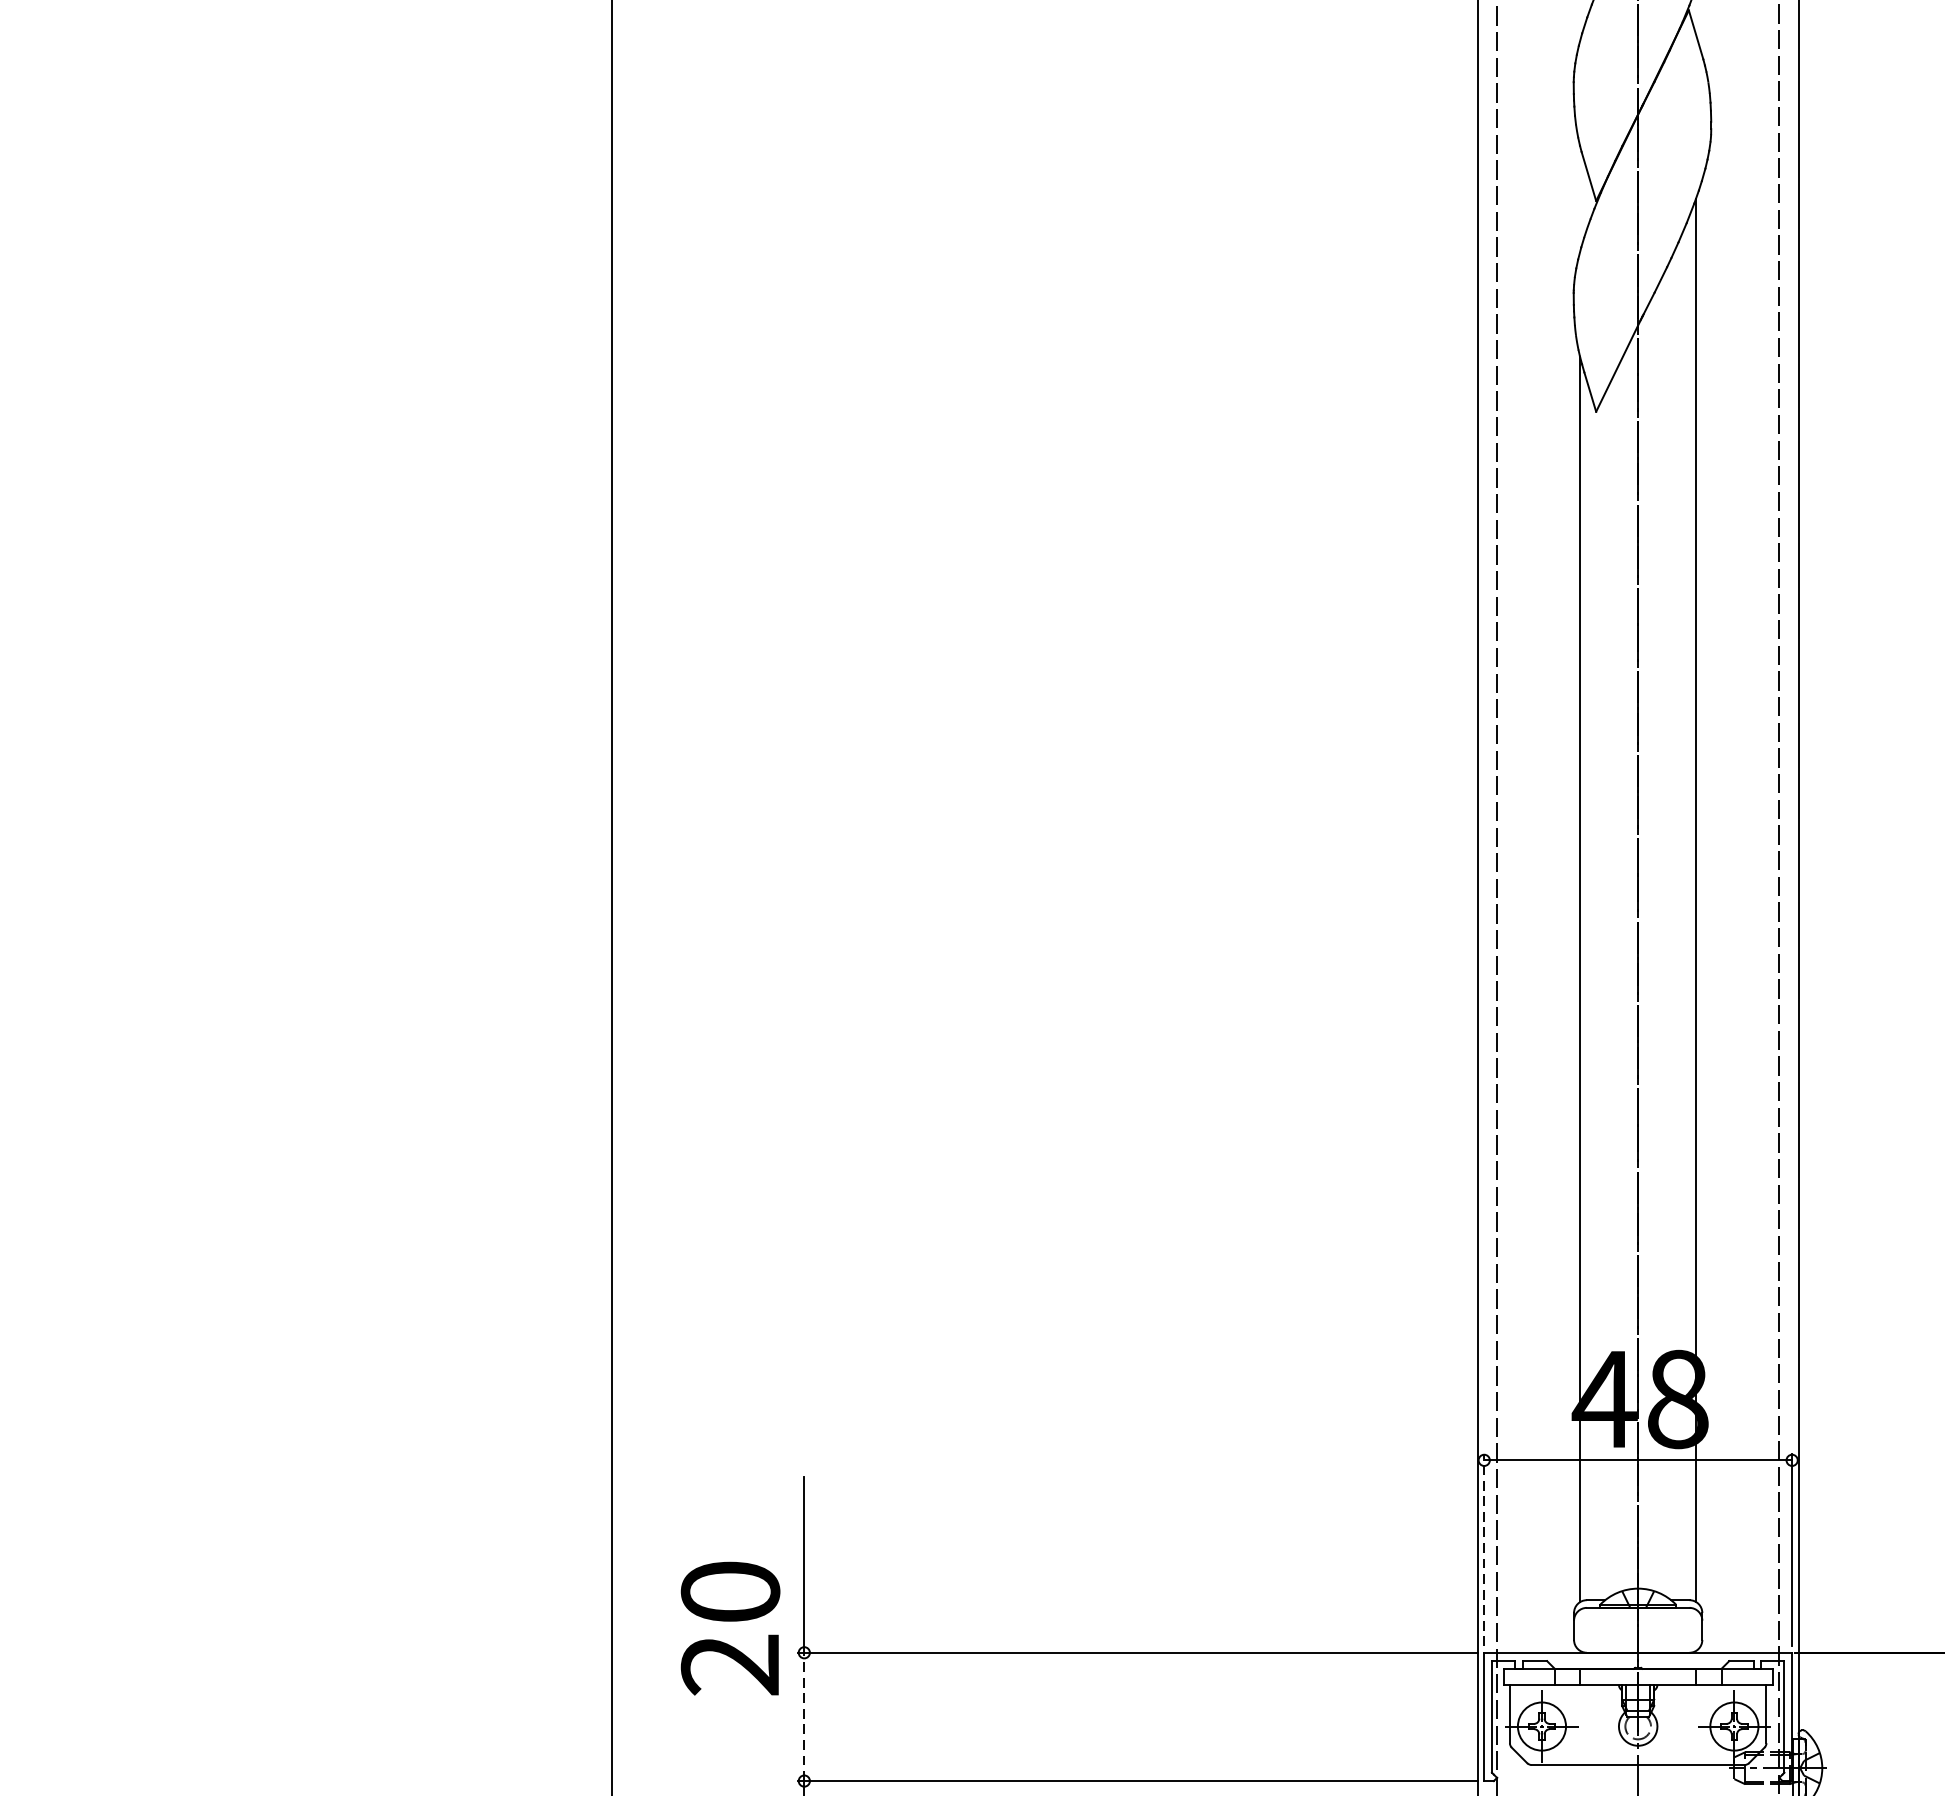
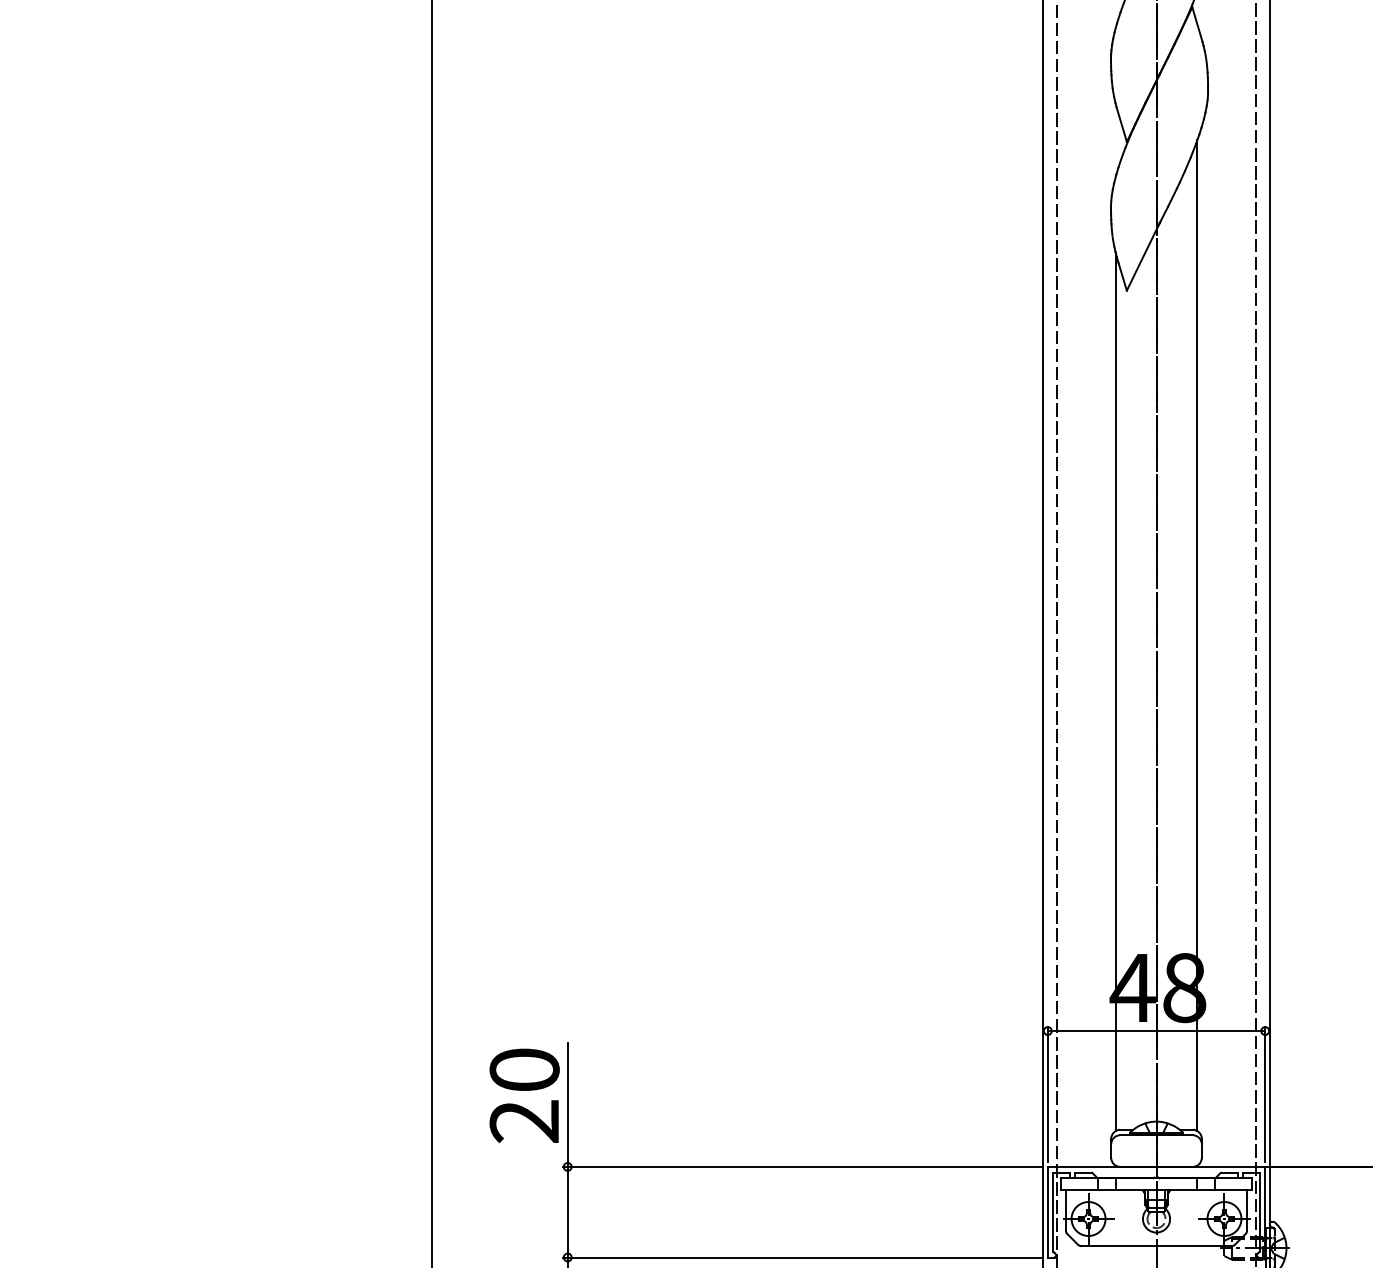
line: (1483, 1550) -> (1047, 1094), dashed -> solid
text: (730, 1628) -> (524, 1095), moved
line: (803, 1715) -> (567, 1211), dashed -> solid

